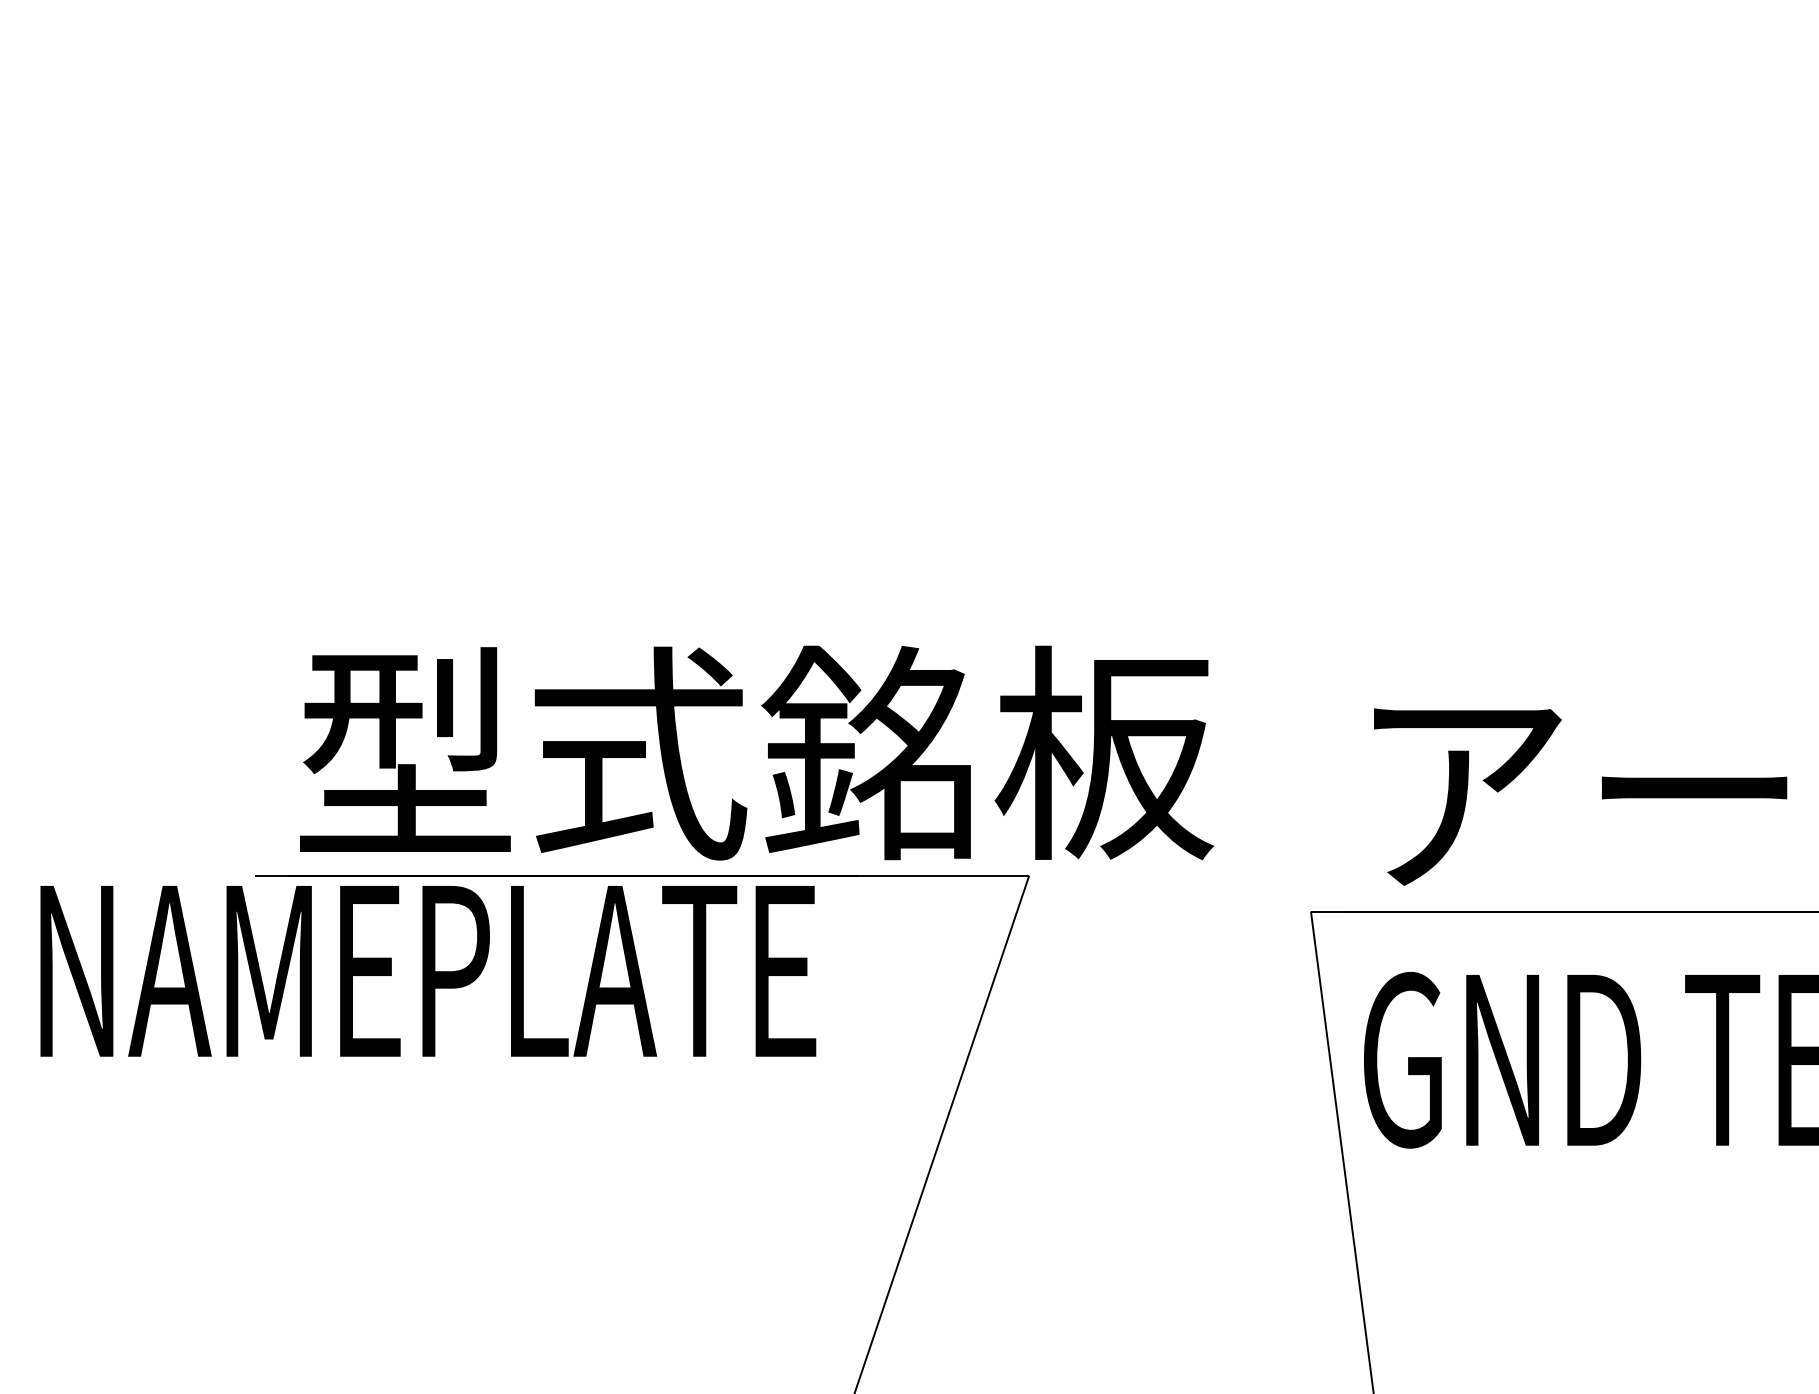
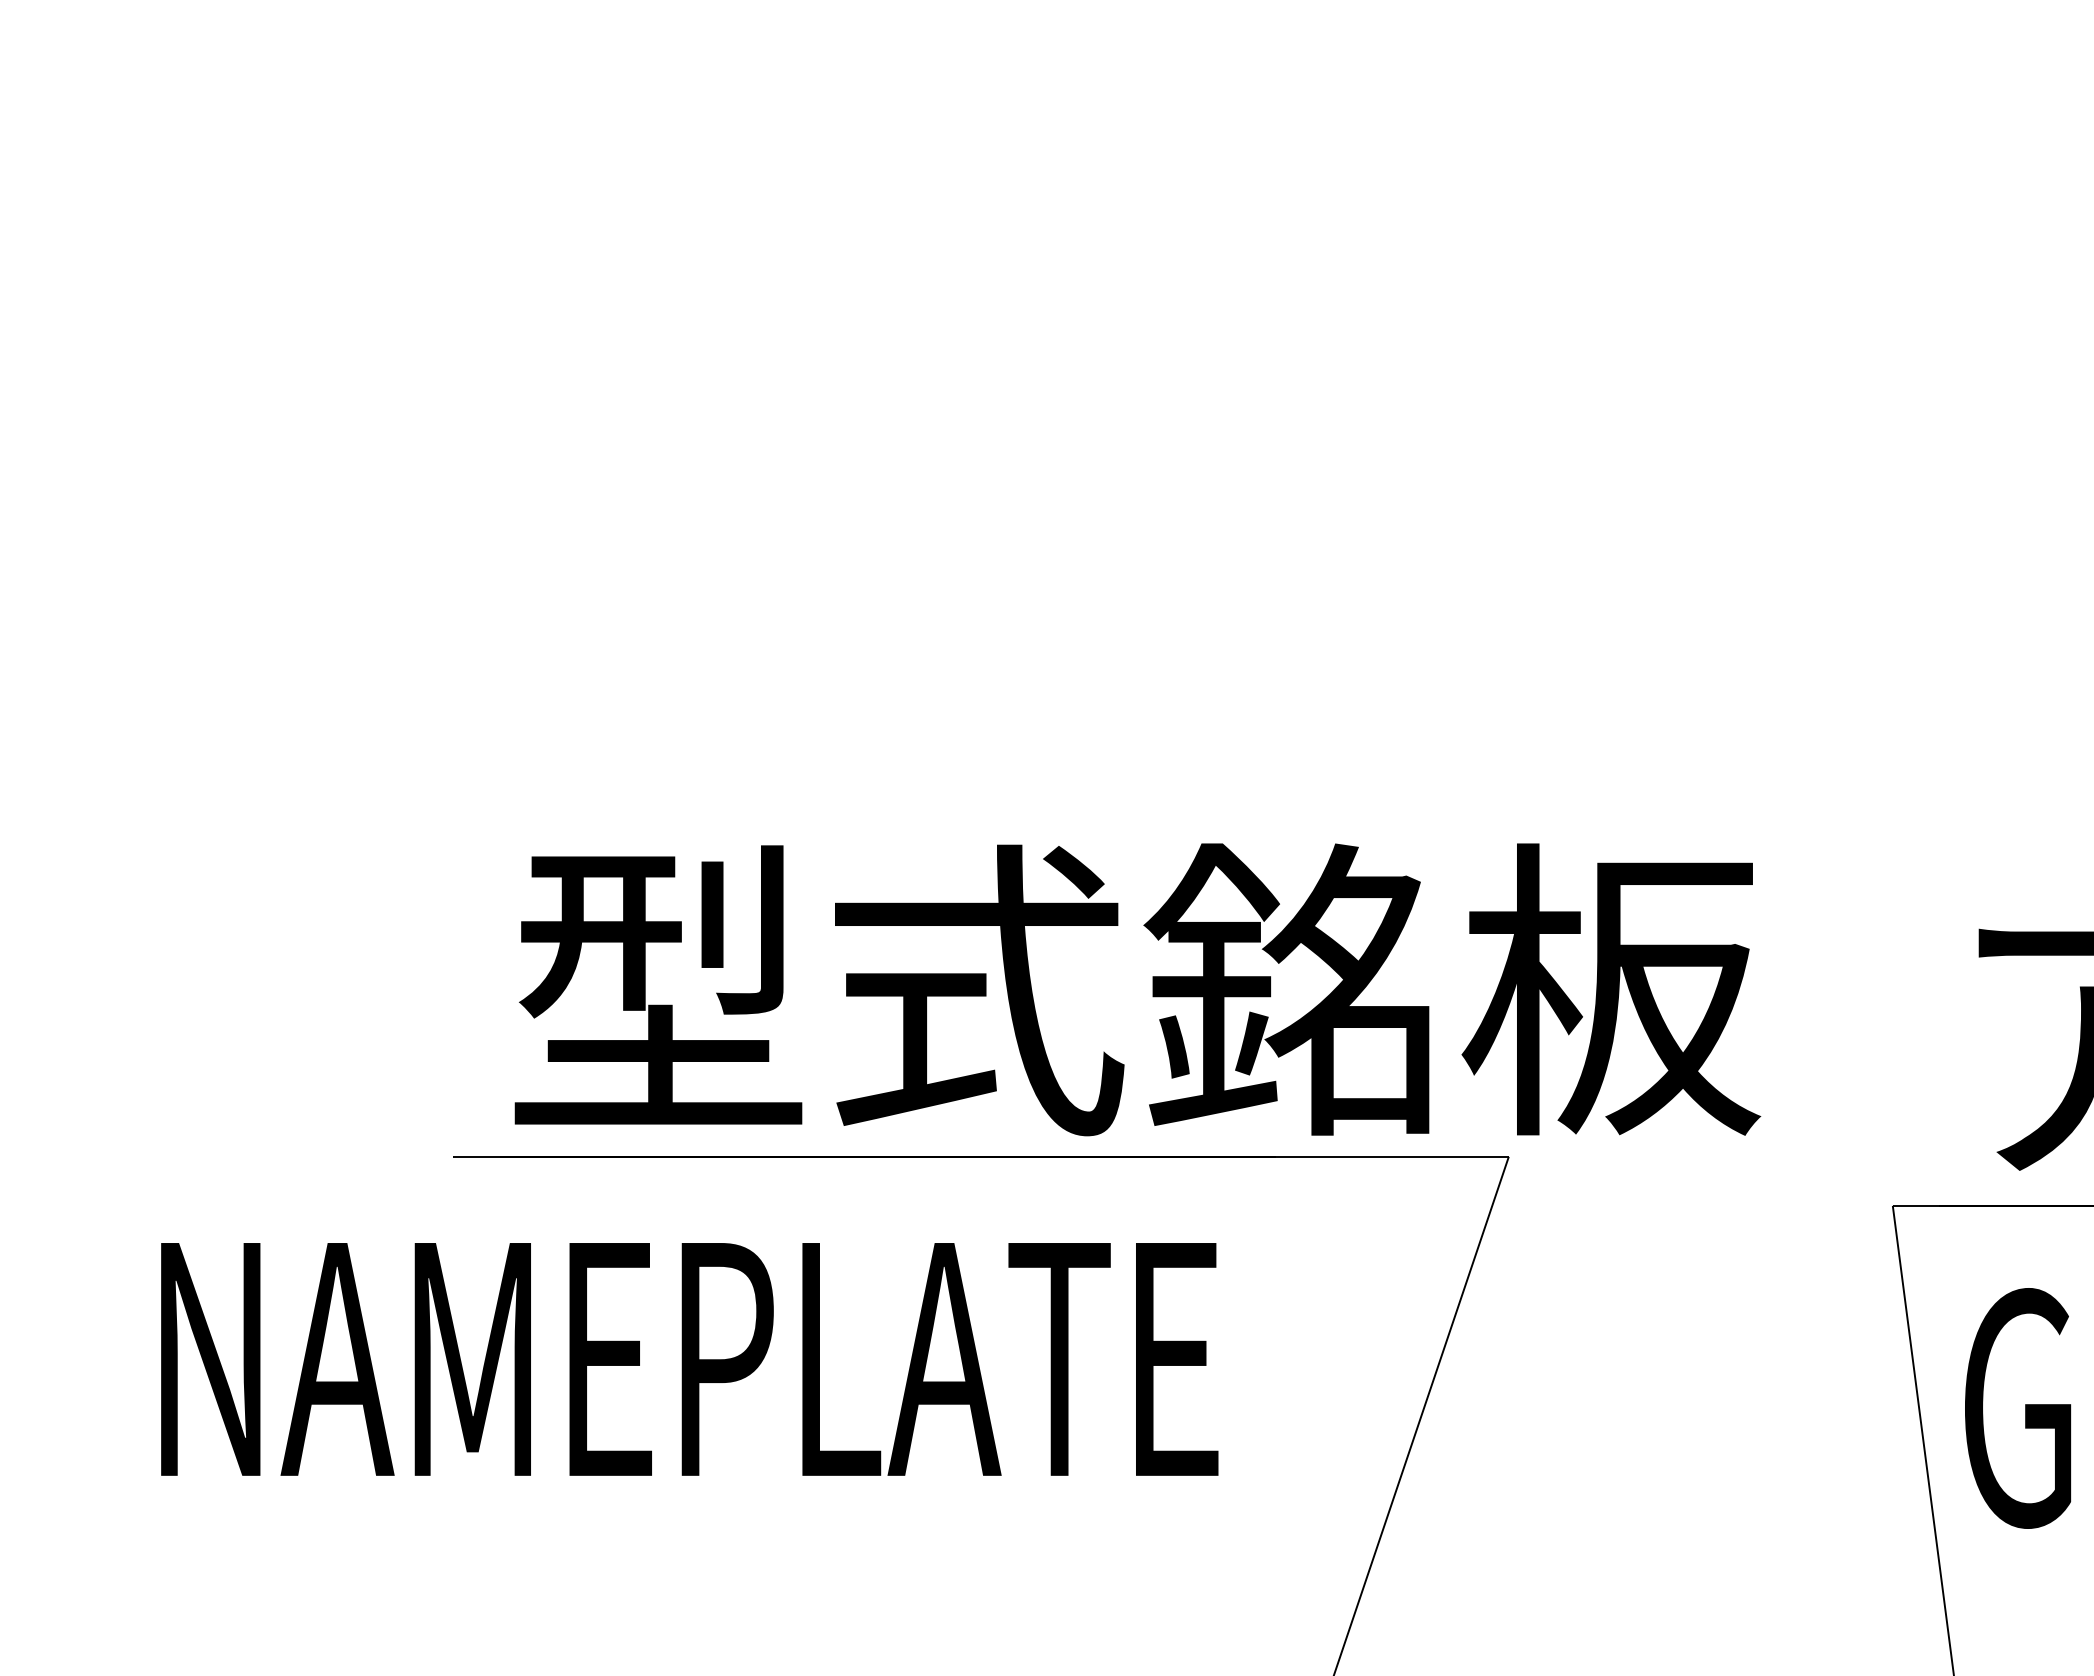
text: (428, 971) -> (690, 1359), moved

